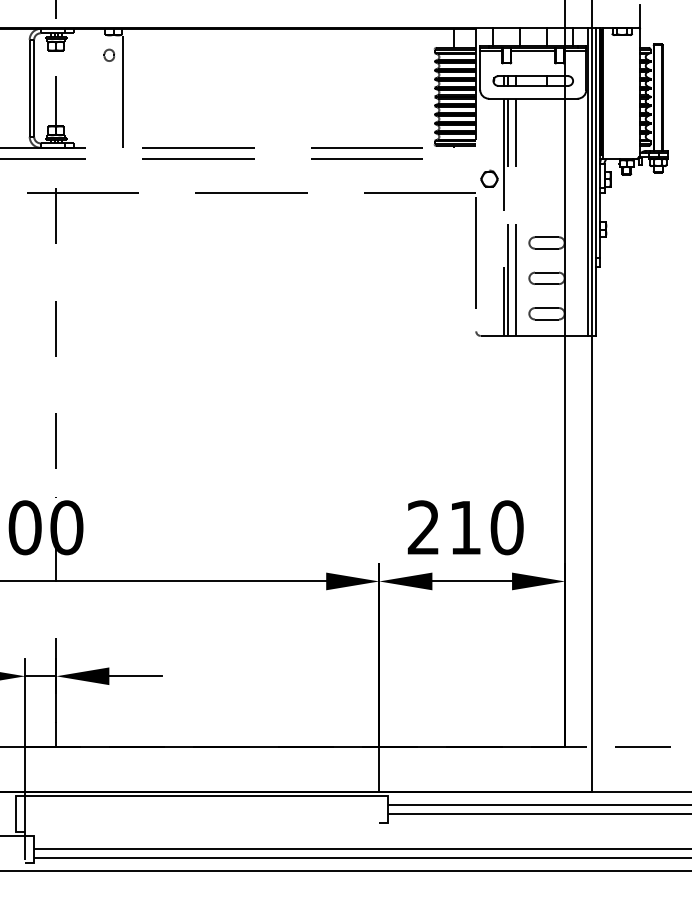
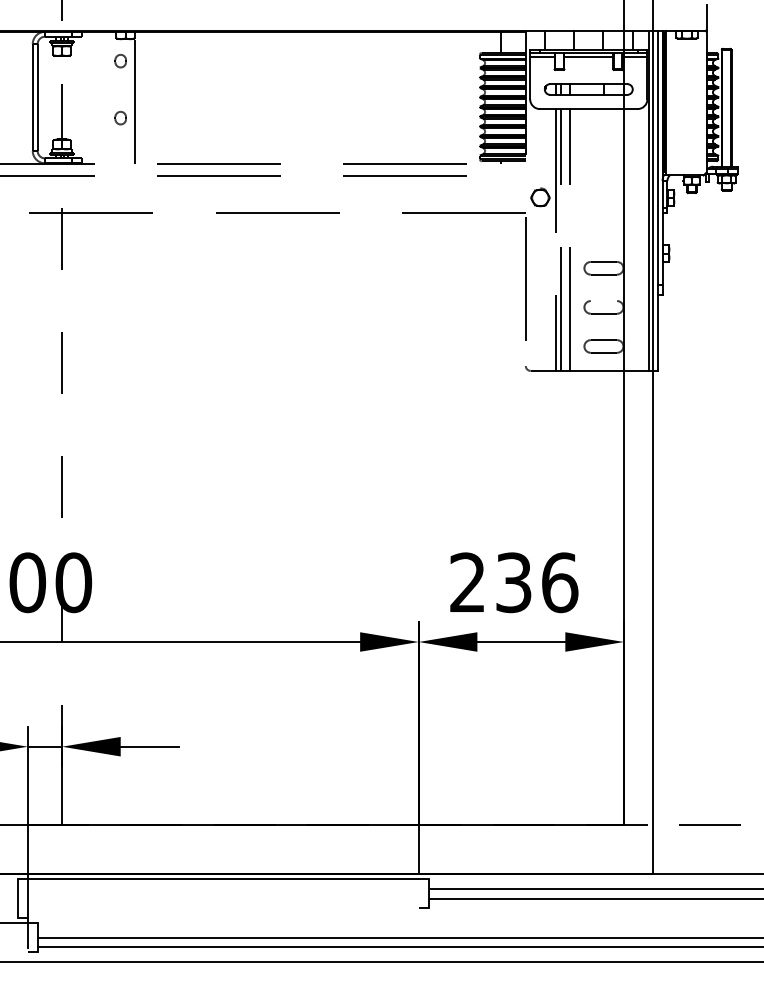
part: (109, 106) -> (120, 117), added
line: (546, 273) -> (603, 301), removed
text: (486, 527) -> (537, 582), 210 -> 236

